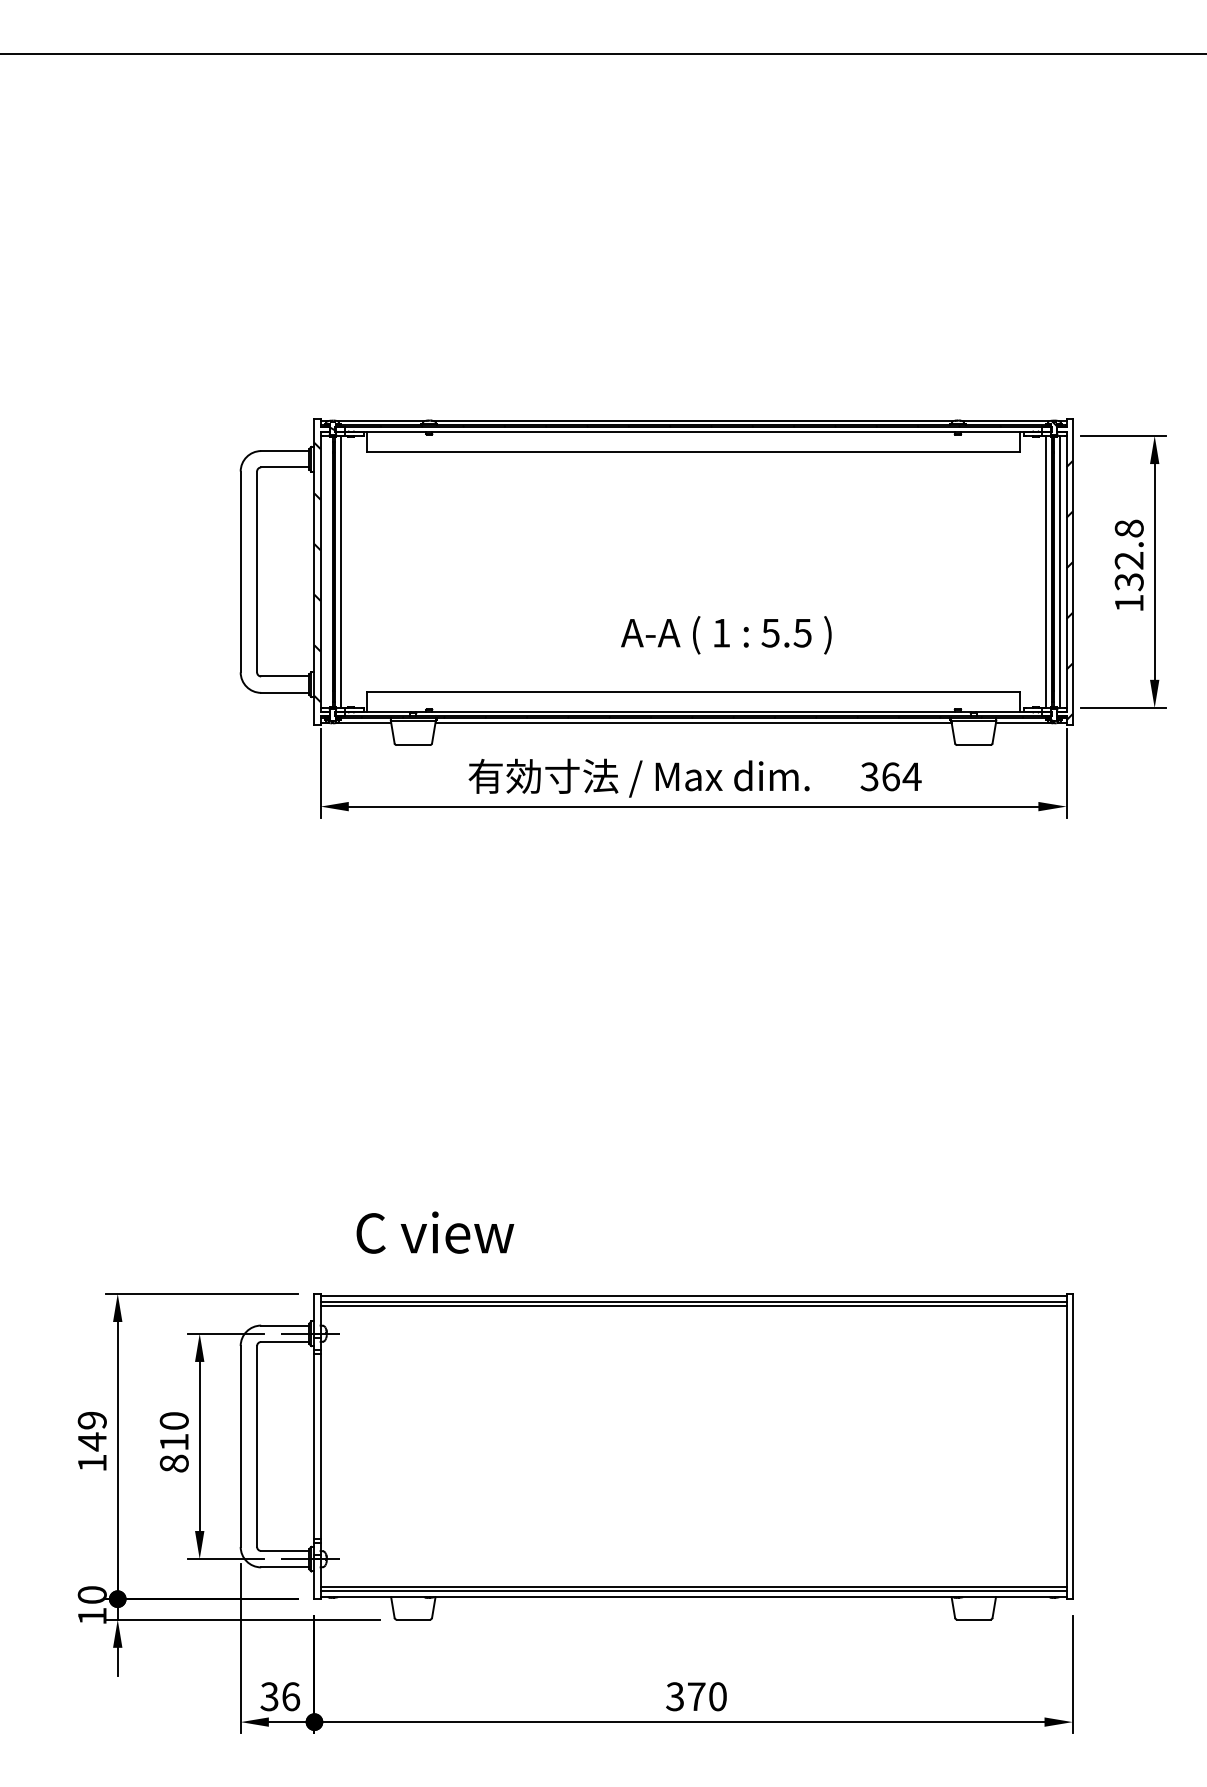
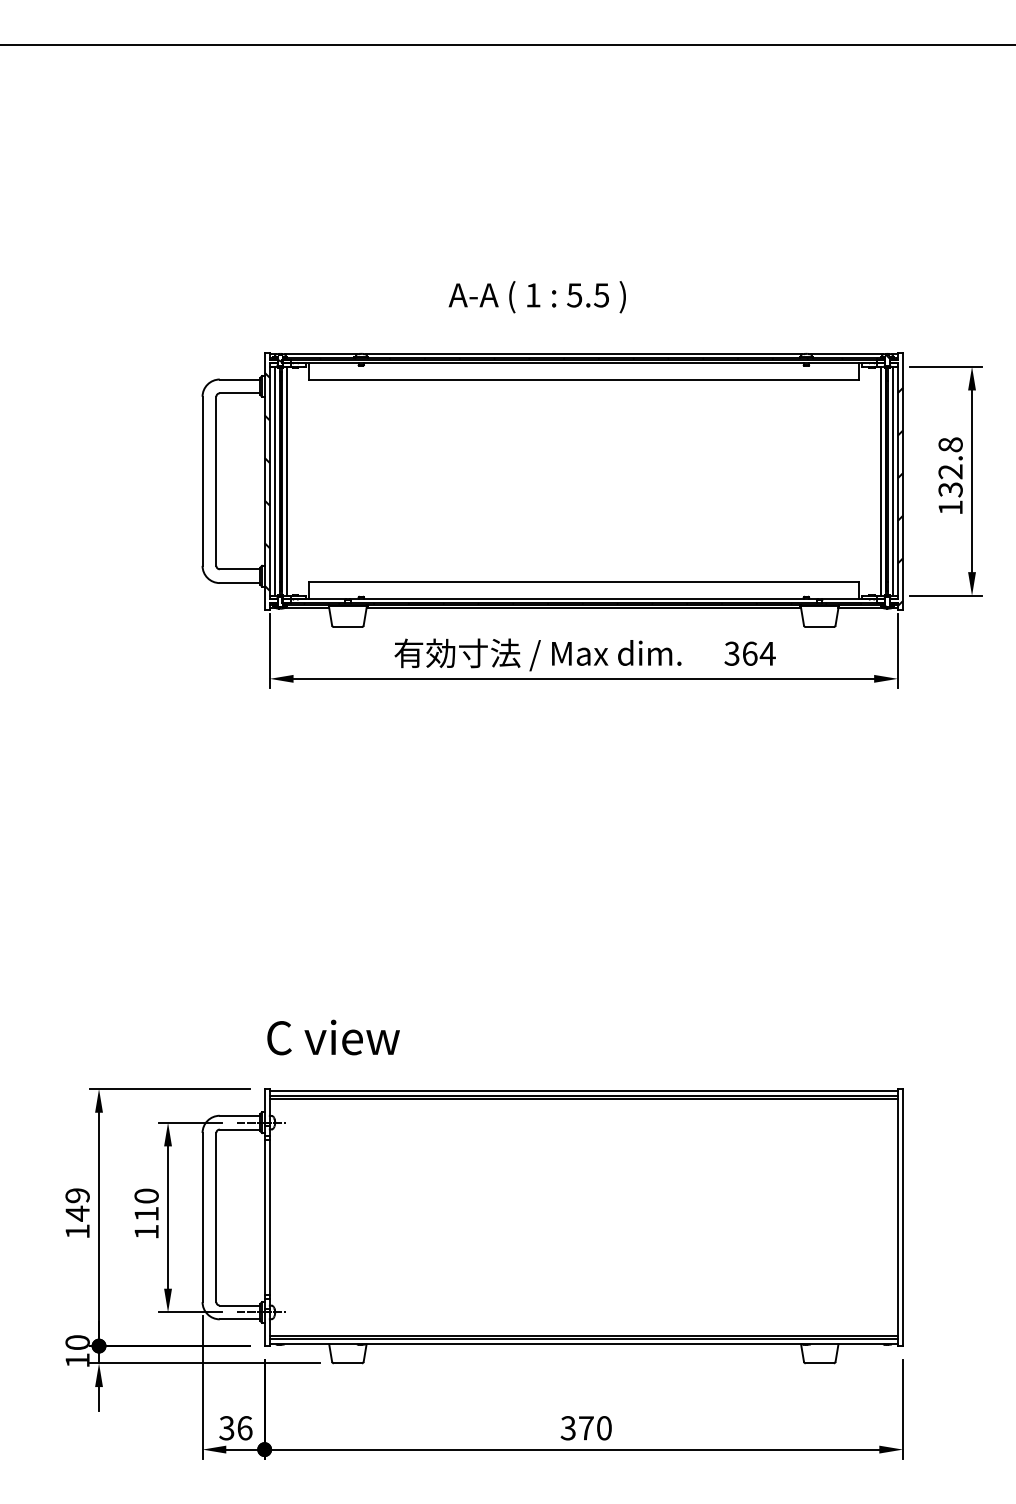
line: (326, 571) -> (274, 480), added
text: (726, 635) -> (537, 297), moved
text: (435, 1232) -> (333, 1037), moved
text: (173, 1463) -> (145, 1231), 810 -> 110

